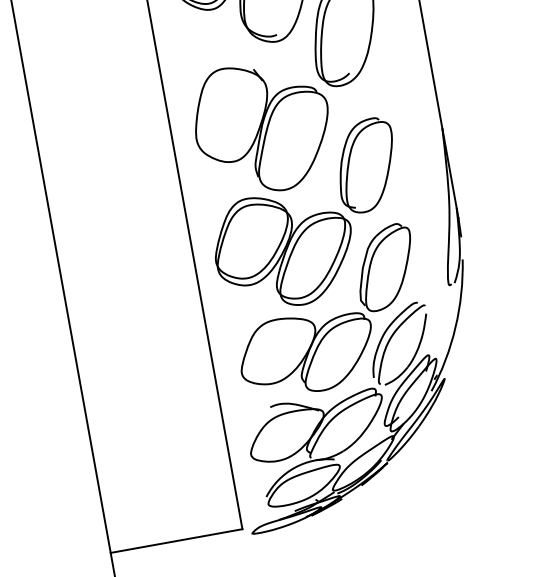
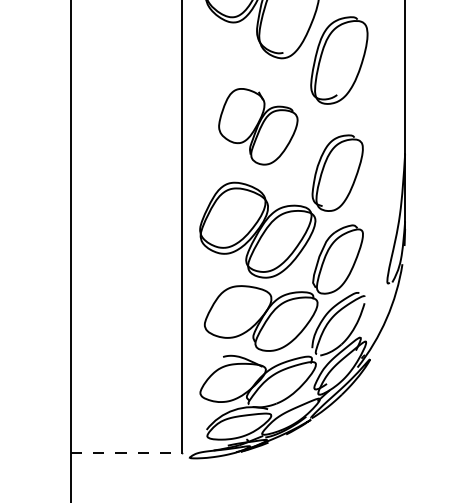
part: (263, 127) -> (258, 126), size x0.7
line: (176, 540) -> (126, 452), solid -> dashed

